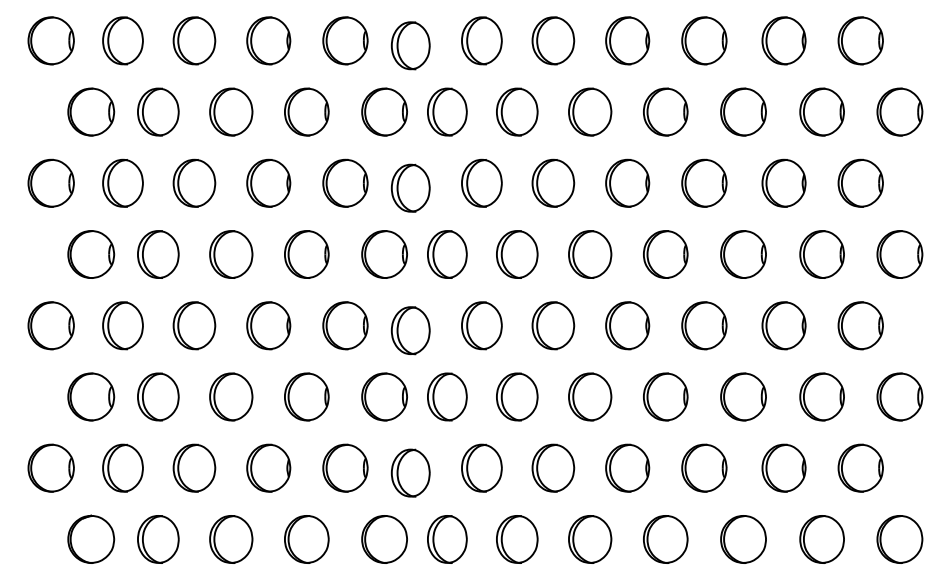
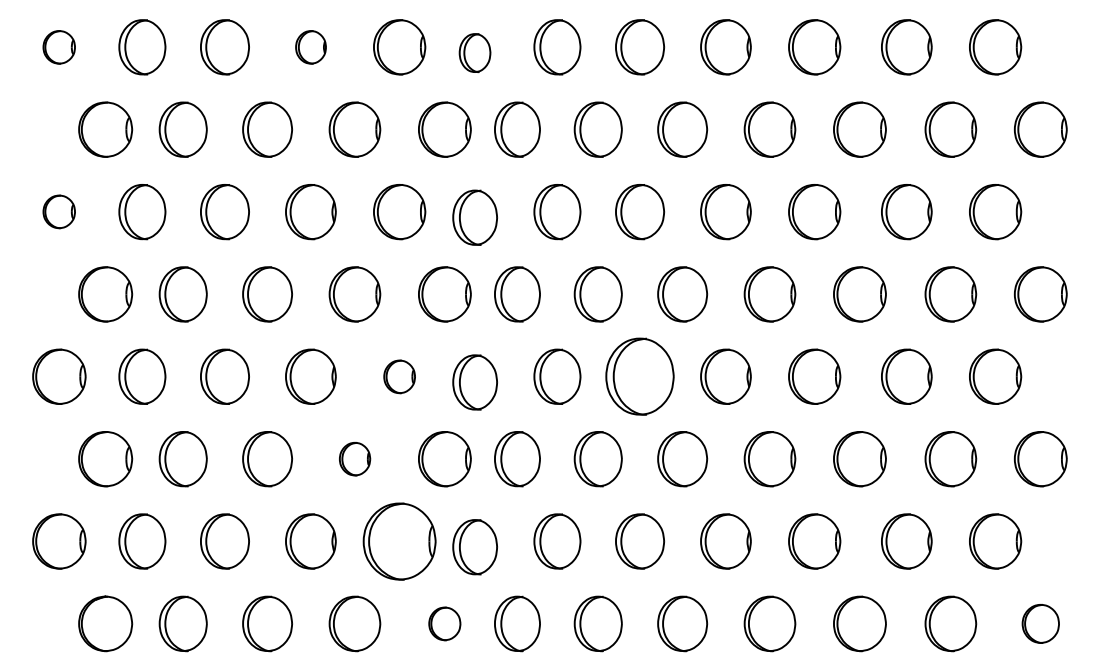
part: (50, 40) -> (58, 46), size x0.6
part: (268, 40) -> (310, 46), size x0.6
part: (410, 45) -> (474, 52), size x0.7
part: (50, 182) -> (58, 211), size x0.6
part: (345, 325) -> (399, 376), size x0.6
part: (553, 325) -> (640, 376), size x1.4
part: (306, 396) -> (354, 458), size x0.6
part: (345, 467) -> (399, 540), size x1.4
part: (384, 539) -> (444, 623), size x0.6
part: (899, 539) -> (1040, 623), size x0.7

